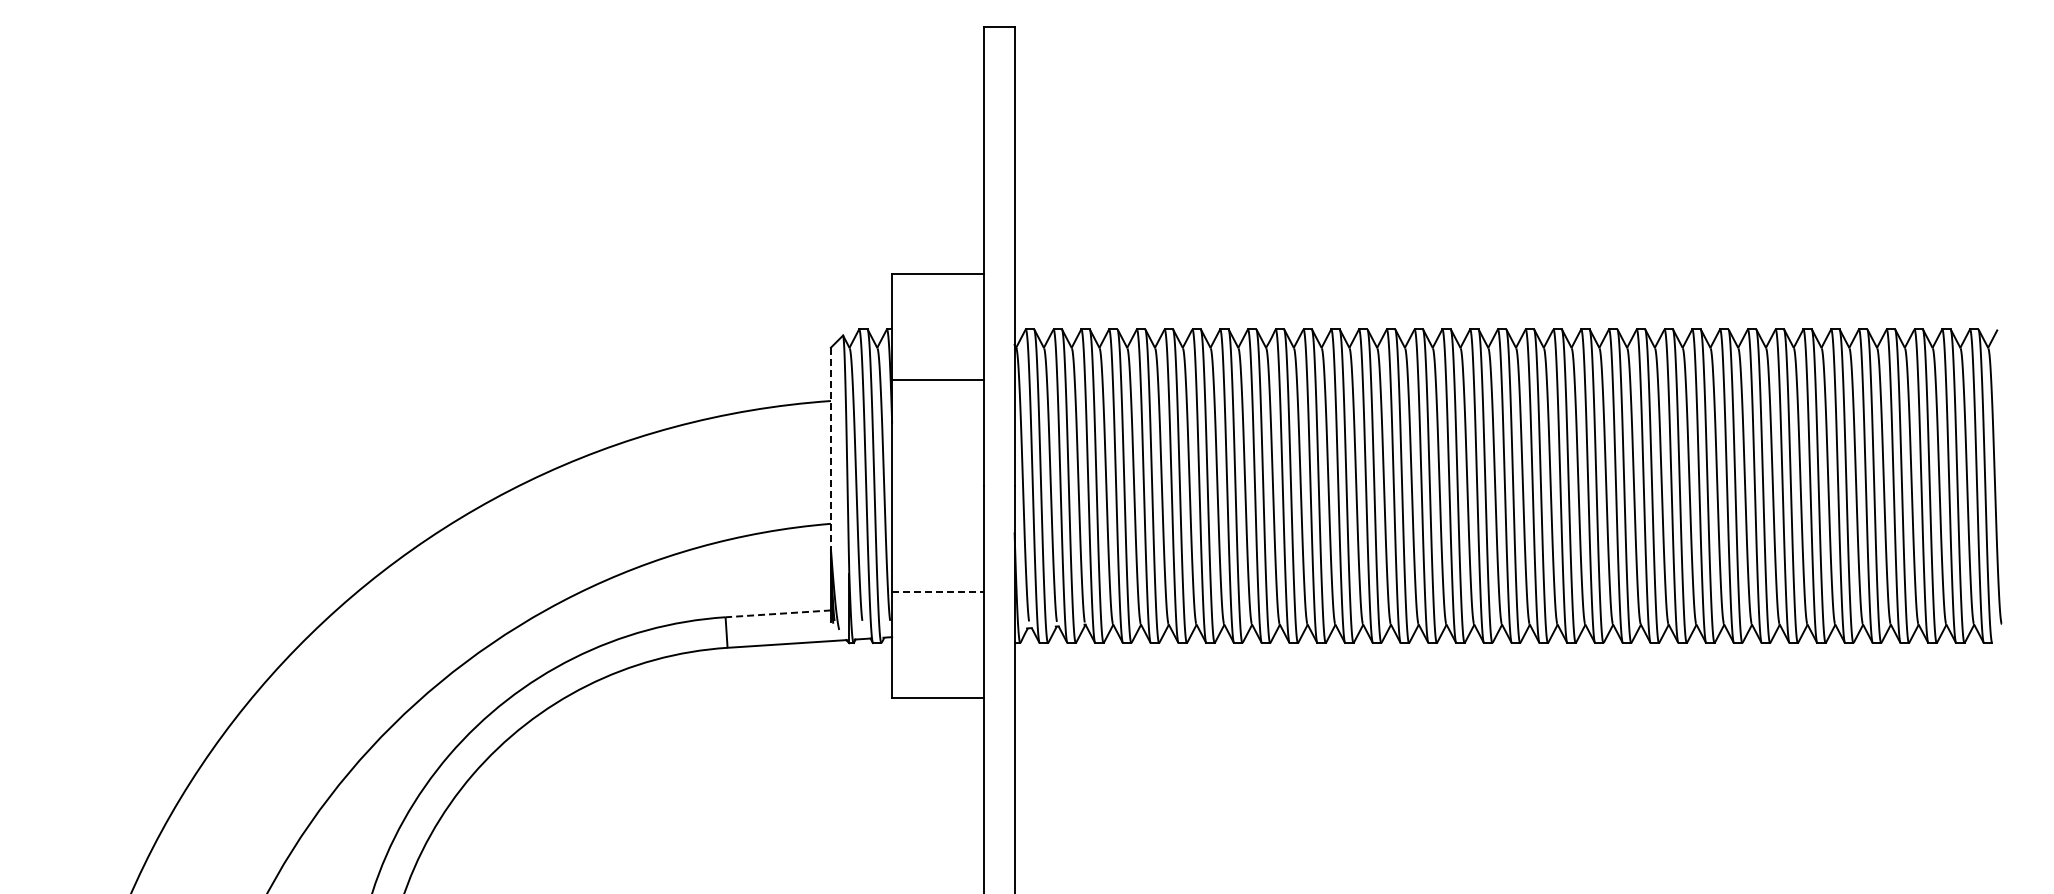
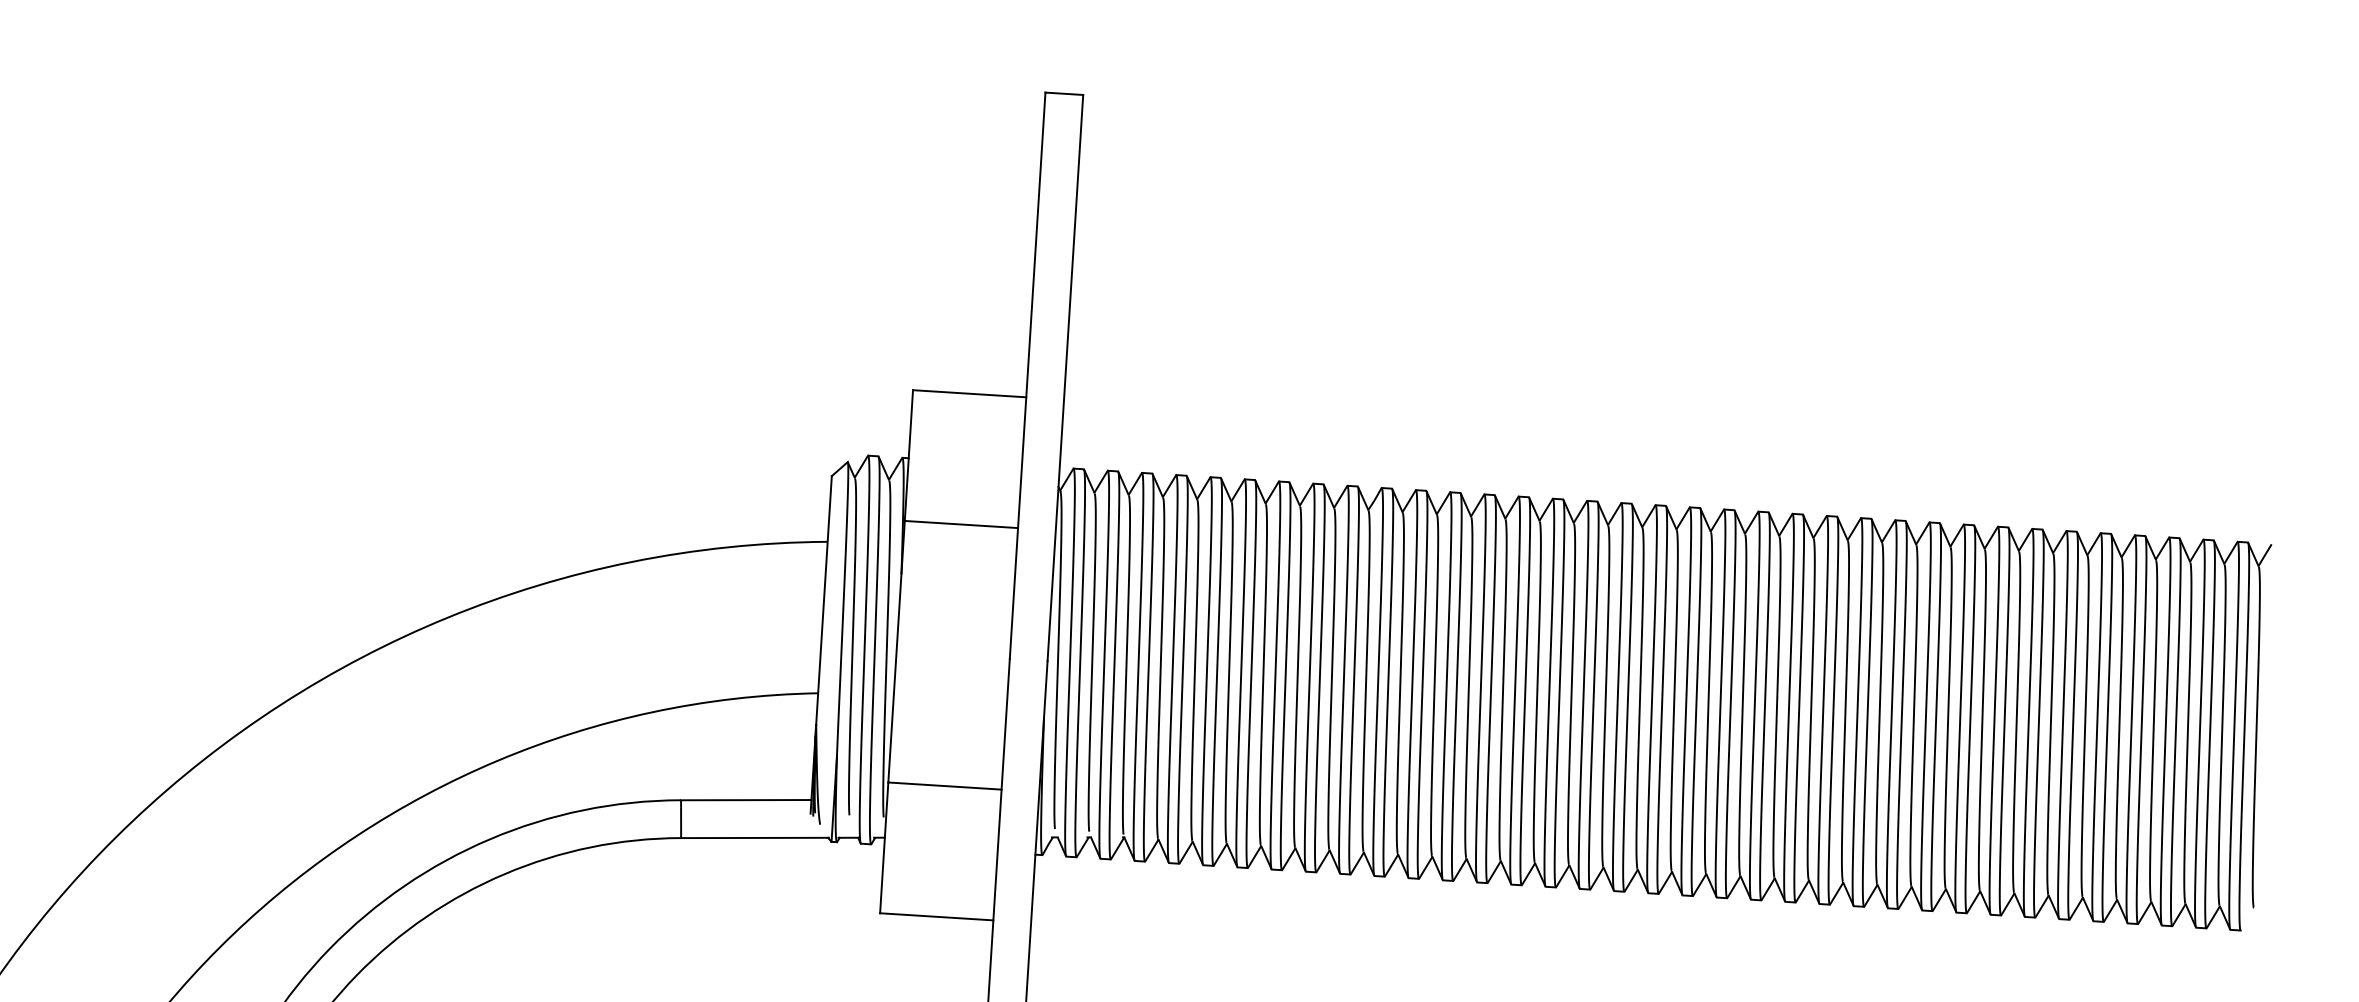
line: (830, 448) -> (823, 600), dashed -> solid
line: (938, 592) -> (945, 786), dashed -> solid
line: (778, 613) -> (746, 799), dashed -> solid

